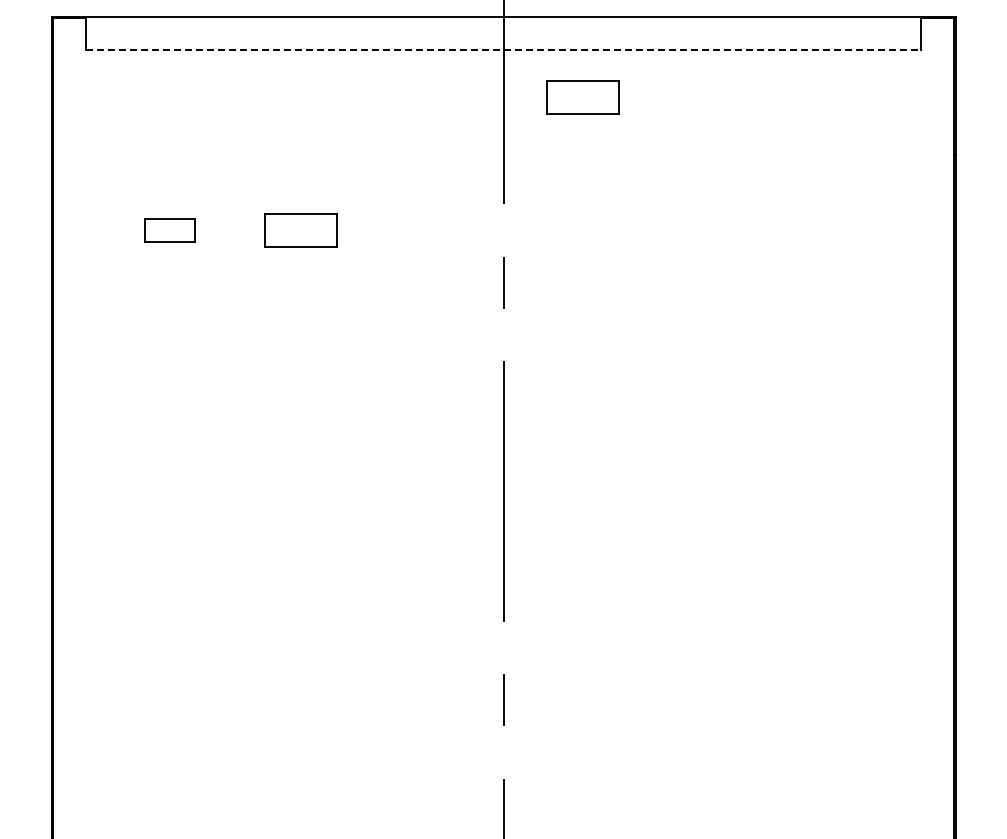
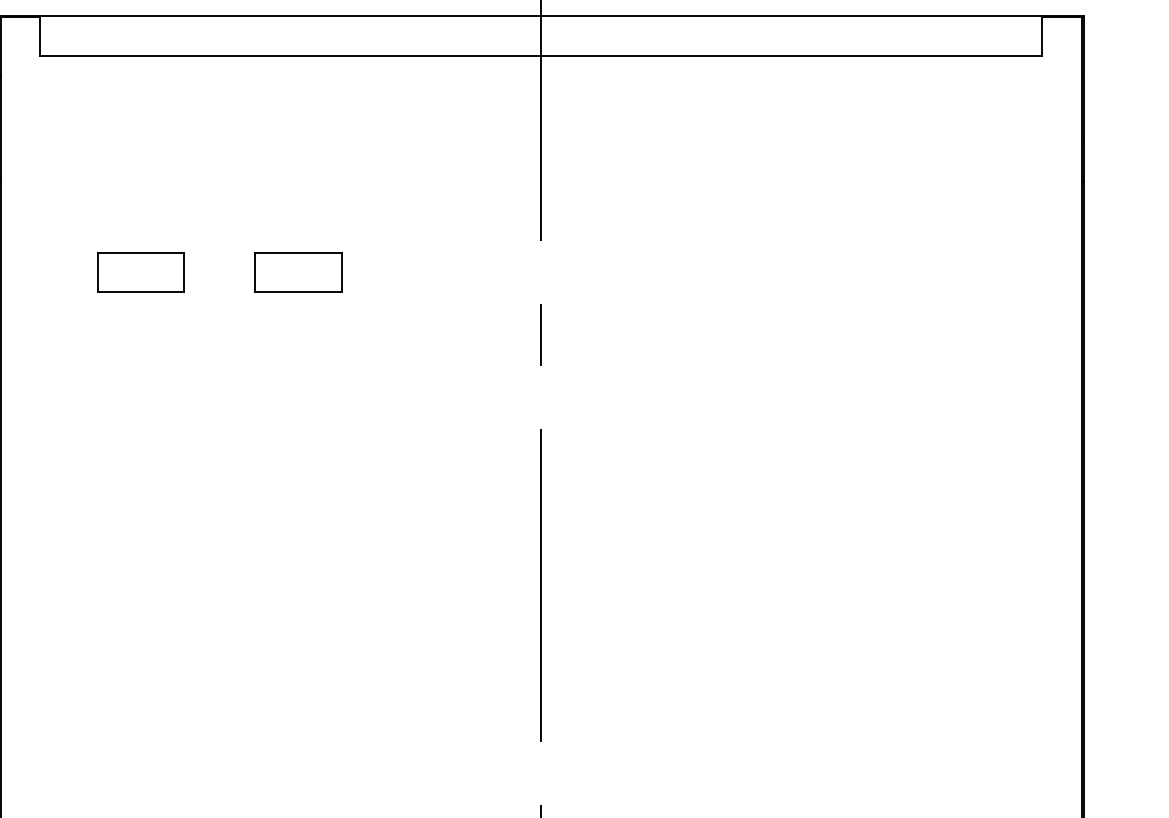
line: (503, 50) -> (541, 56), dashed -> solid
part: (582, 97) -> (636, 112), removed
part: (169, 230) -> (140, 272), size x1.43

